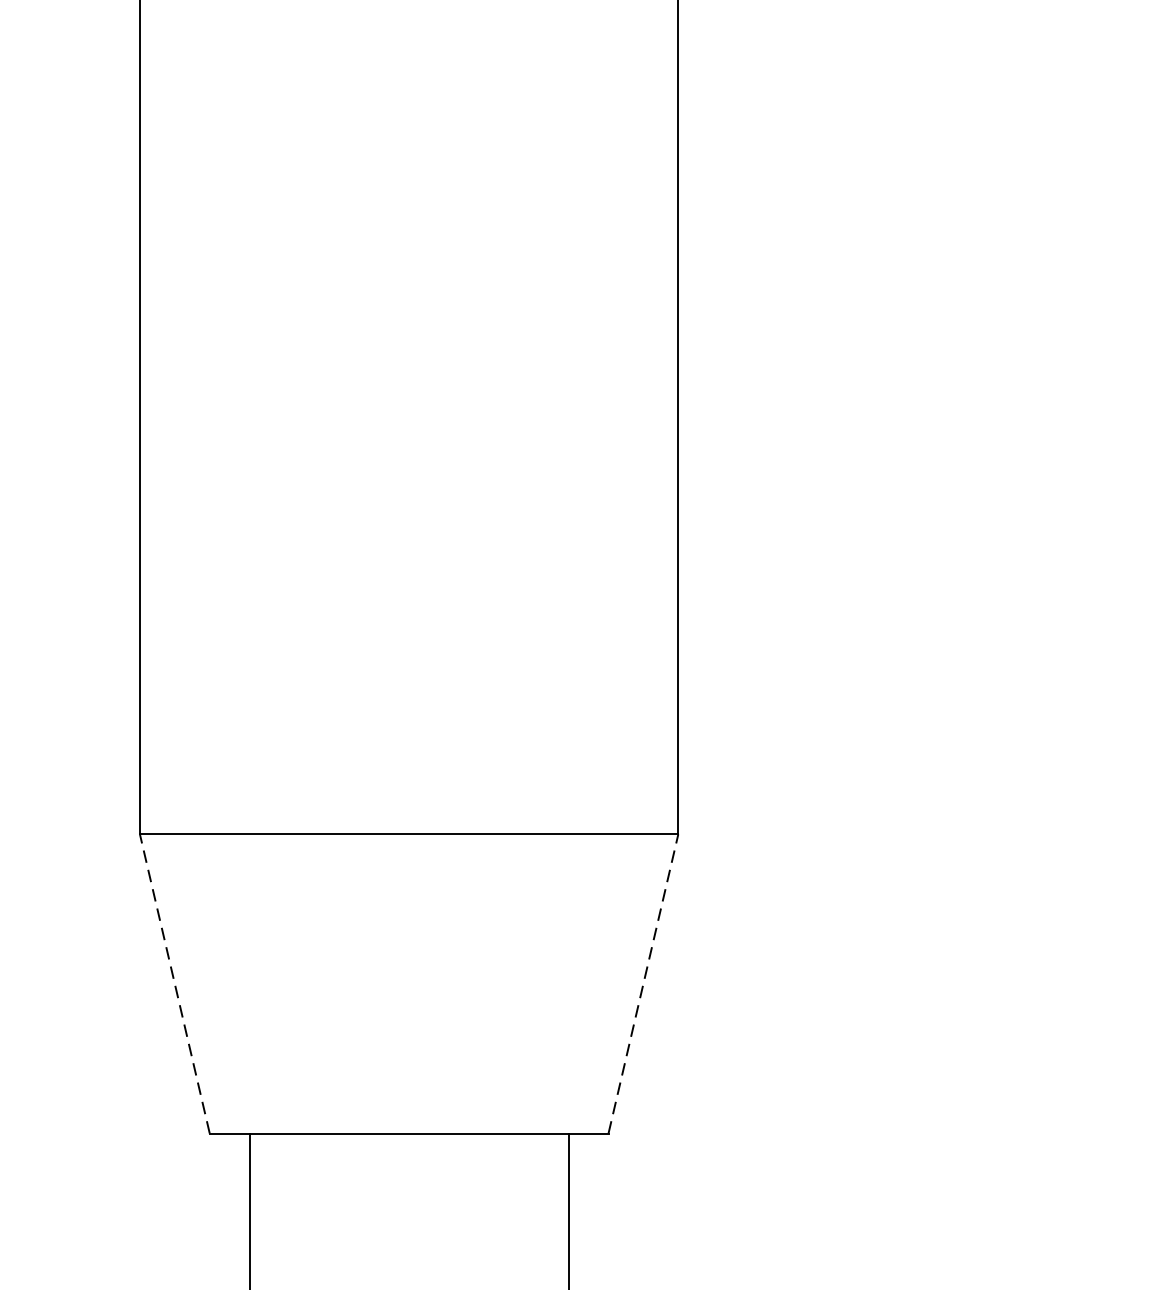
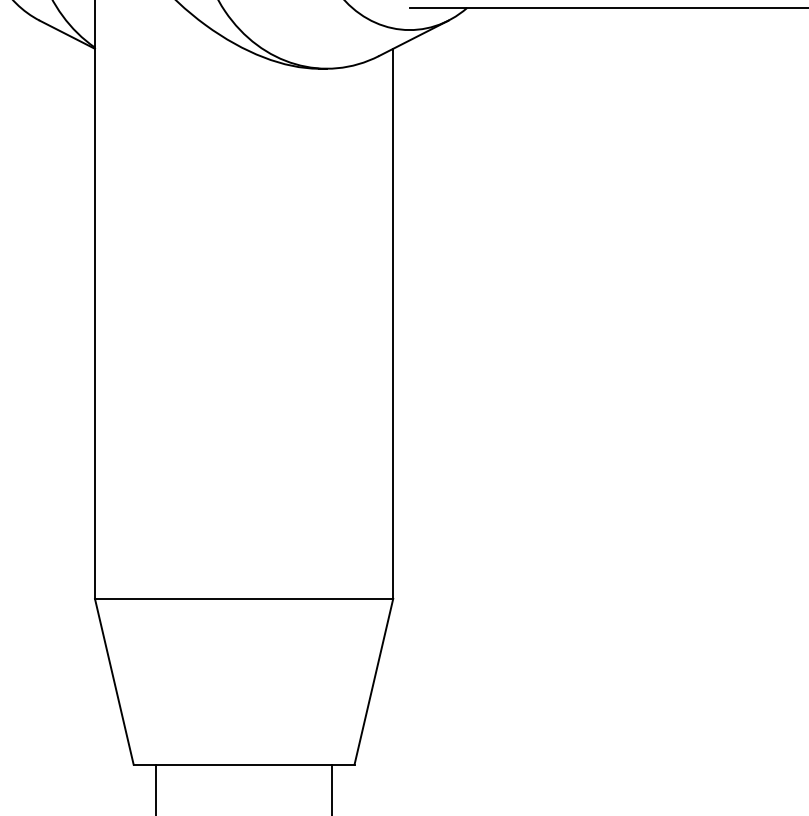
line: (175, 983) -> (114, 681), dashed -> solid
line: (644, 983) -> (374, 681), dashed -> solid

